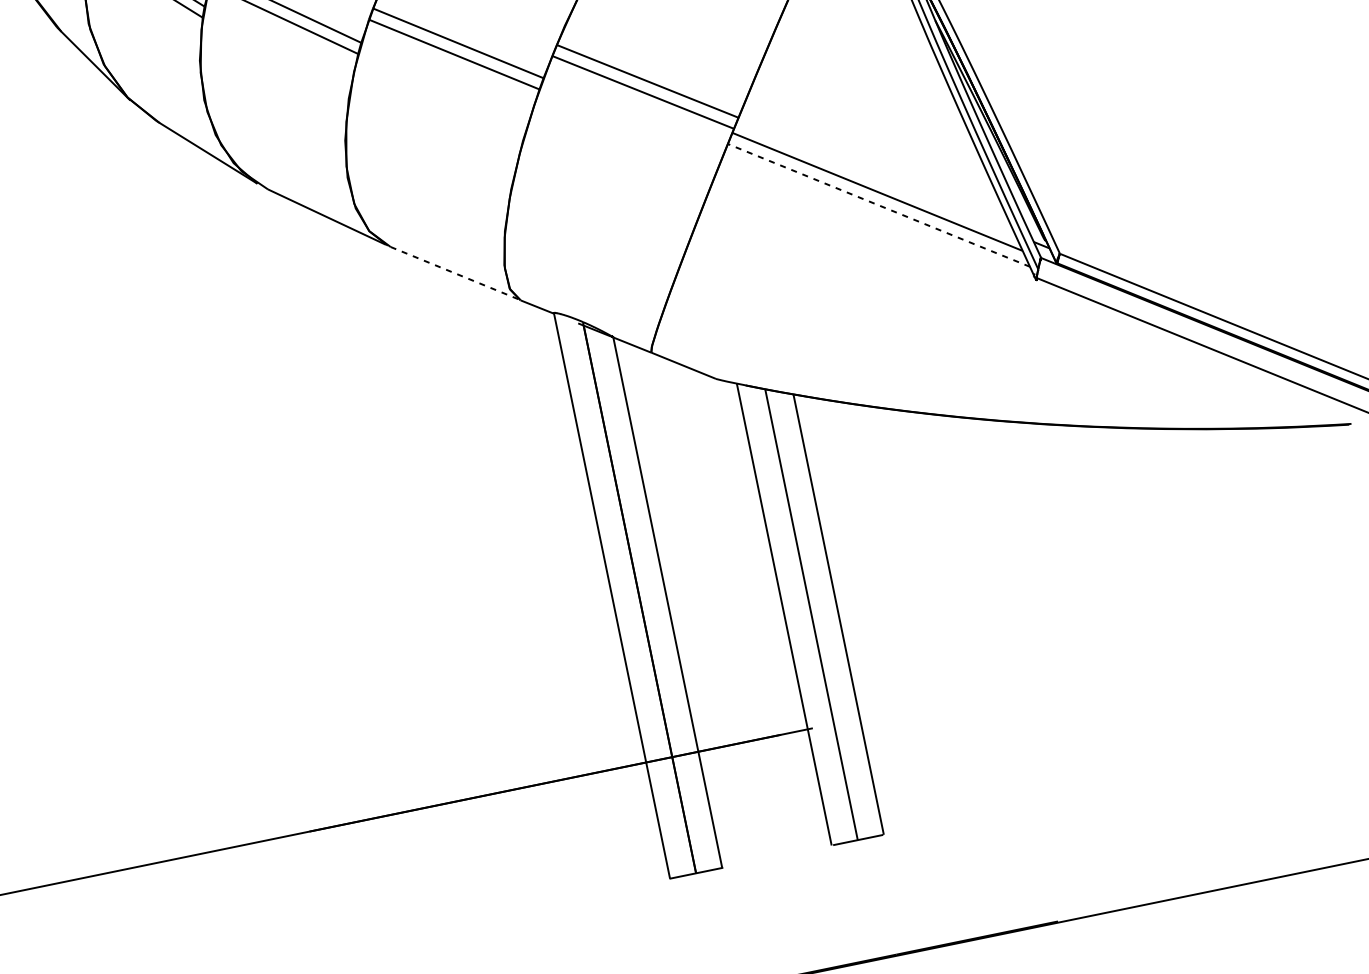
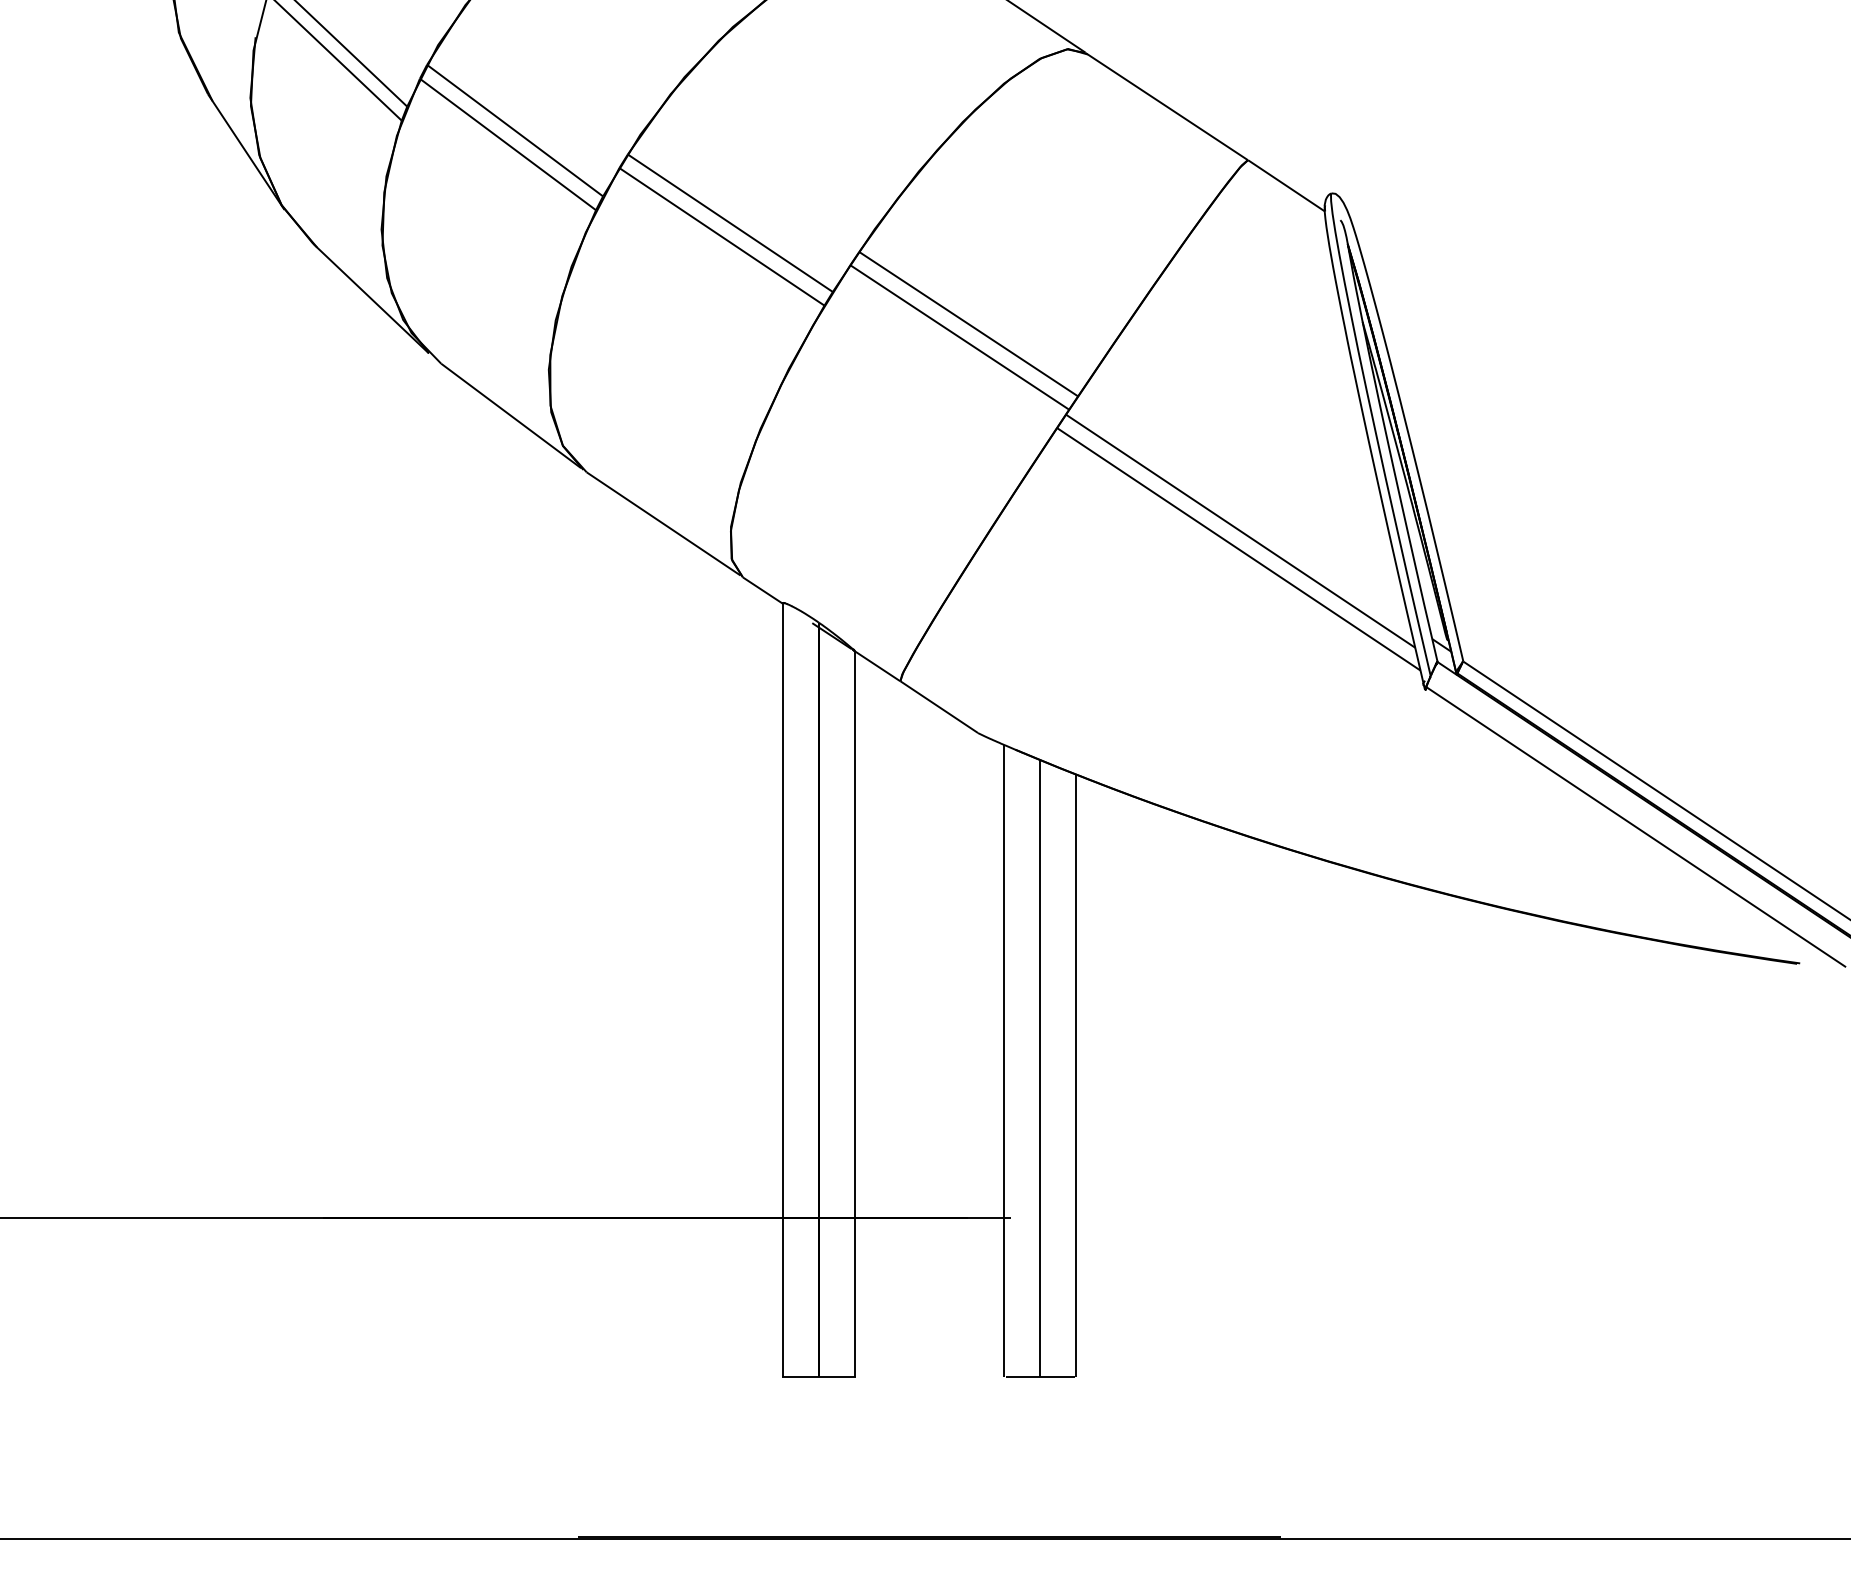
line: (878, 205) -> (1238, 549), dashed -> solid
line: (454, 272) -> (663, 523), dashed -> solid

